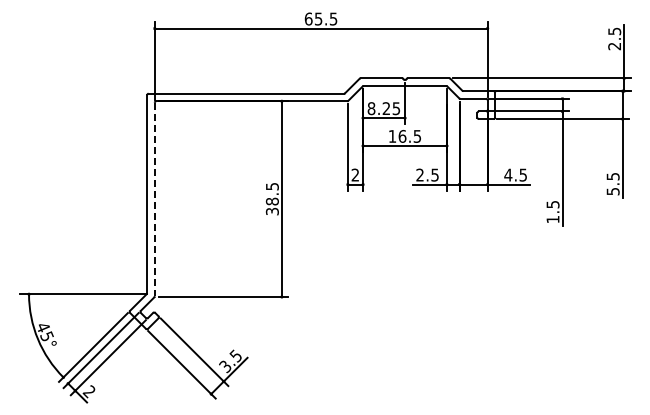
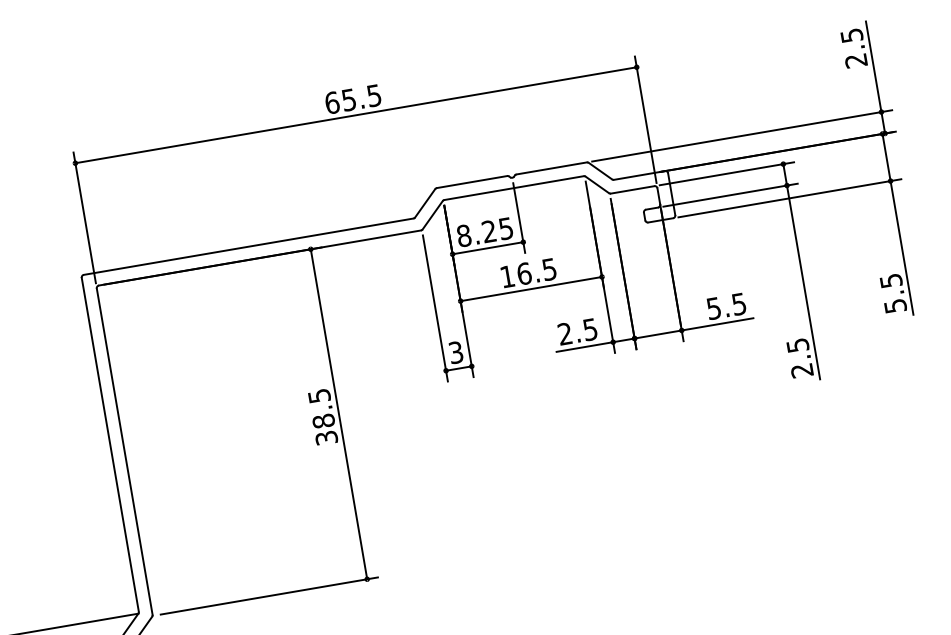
text: (508, 174) -> (714, 307), 4.5 -> 5.5
text: (355, 175) -> (456, 353), 2 -> 3
line: (154, 199) -> (124, 451), dashed -> solid
text: (552, 219) -> (801, 370), 1.5 -> 2.5

